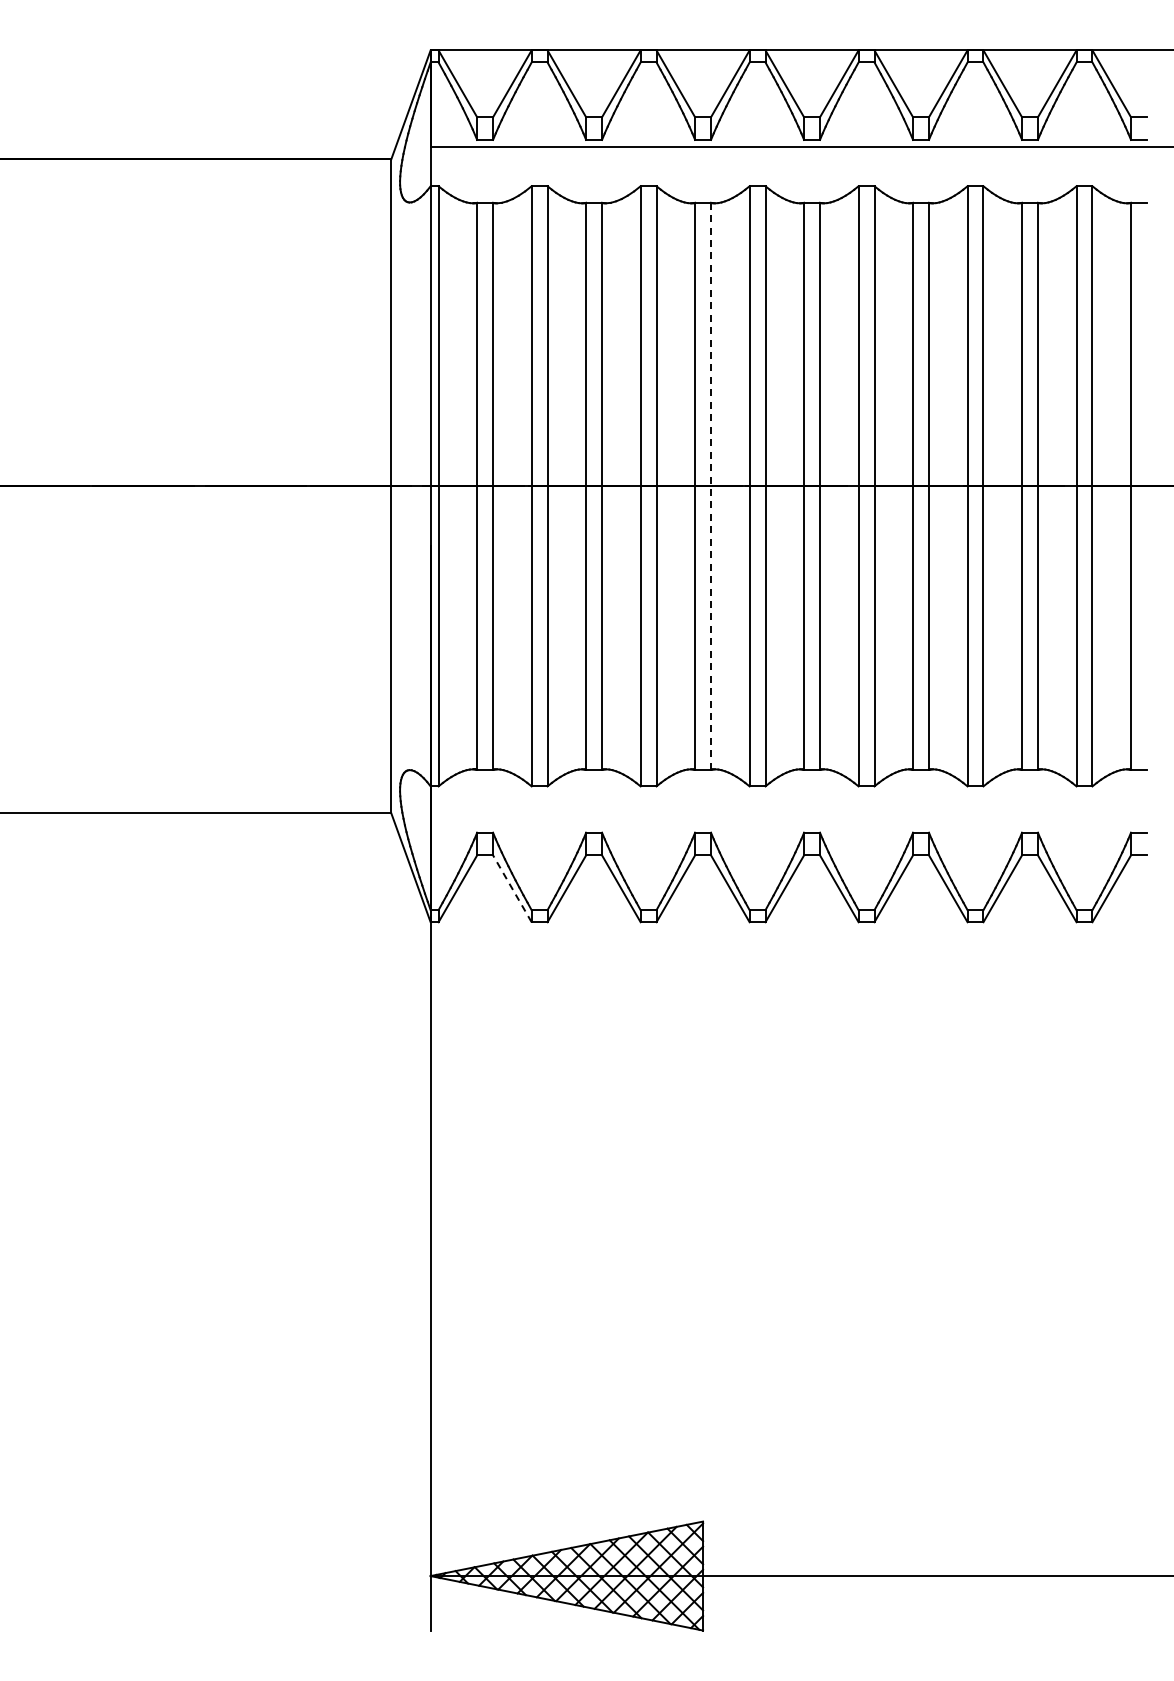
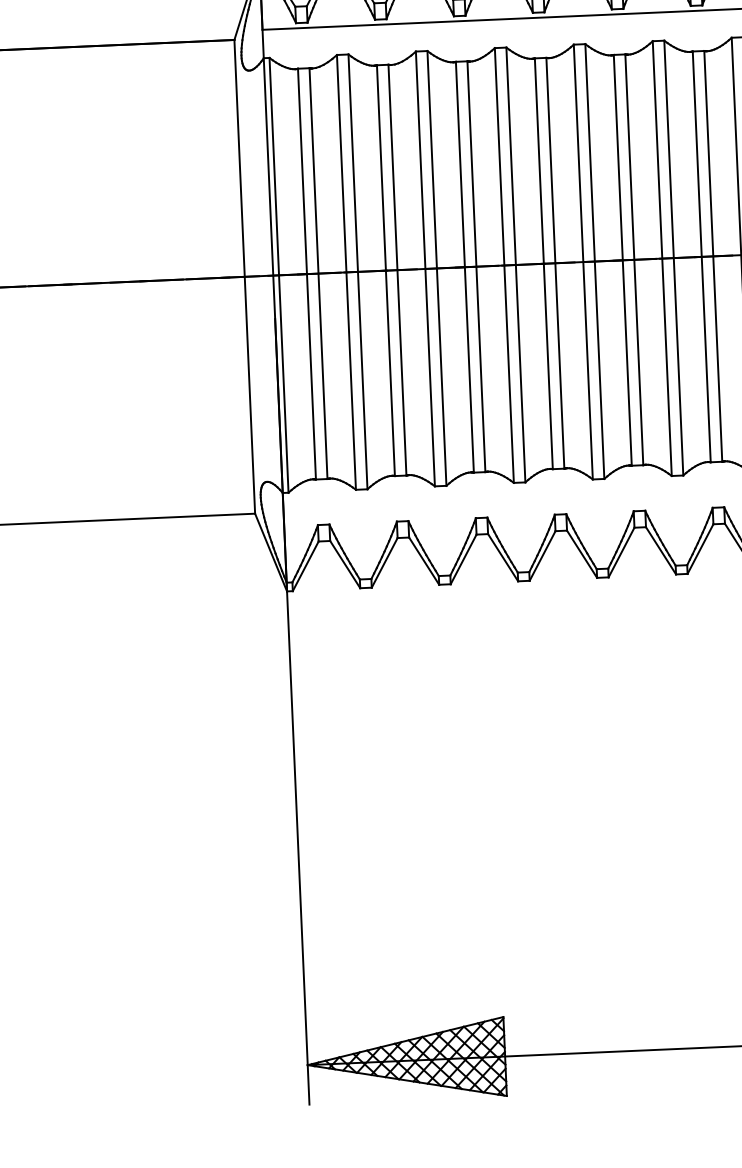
line: (711, 485) -> (476, 266), dashed -> solid
line: (512, 888) -> (345, 564), dashed -> solid

